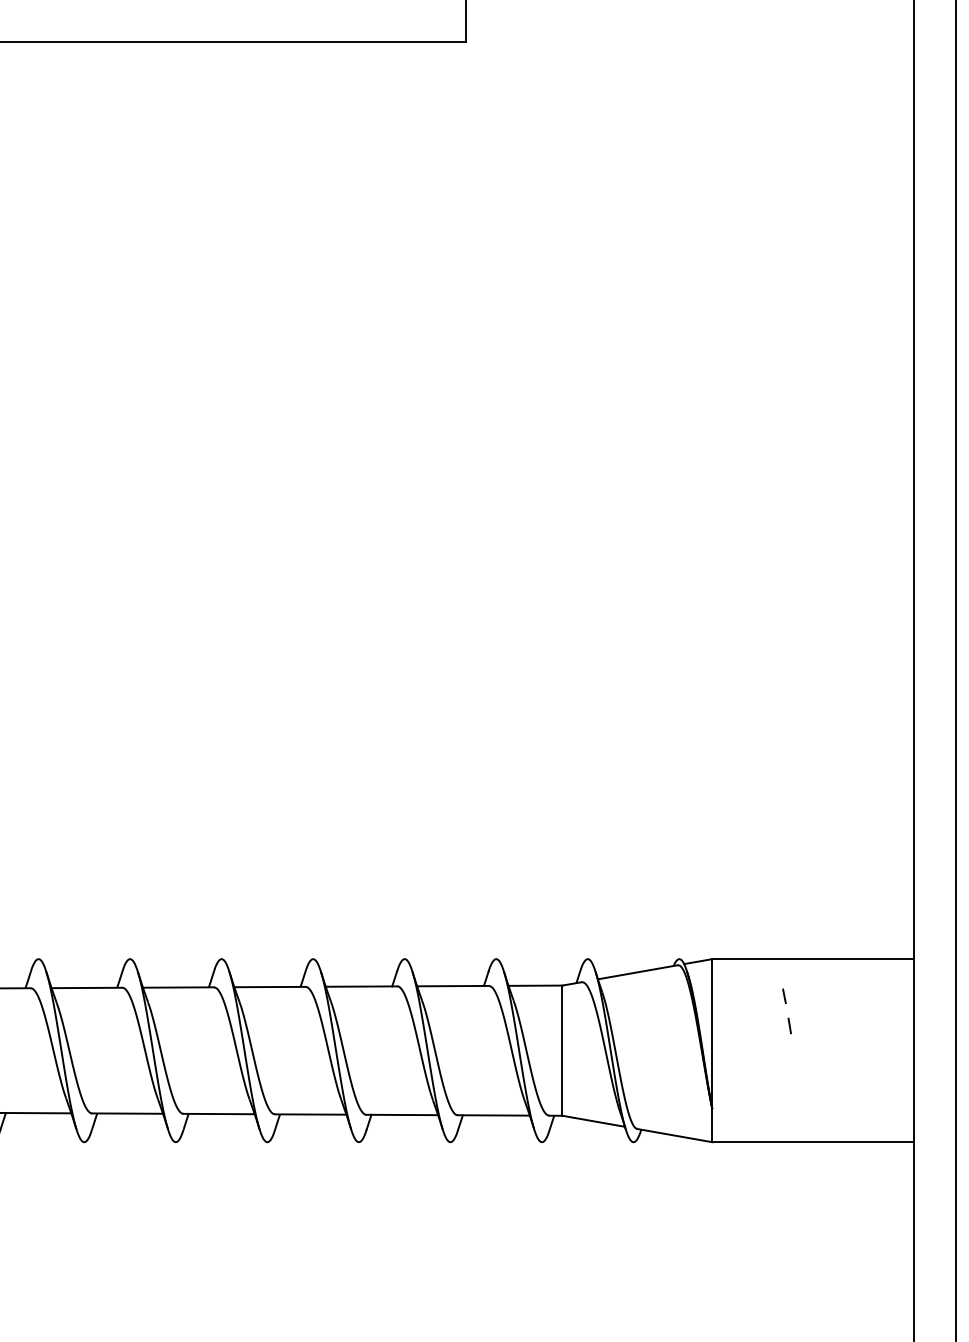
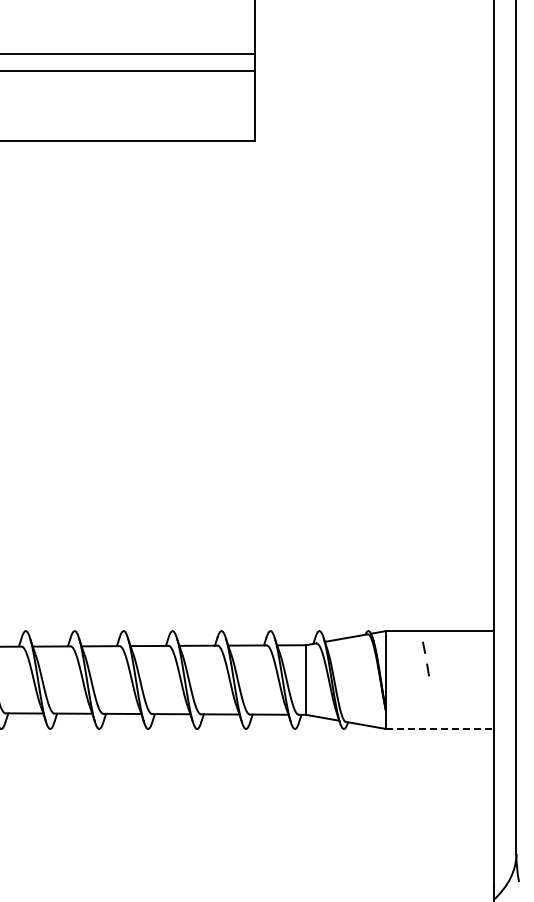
part: (786, 1010) -> (425, 658), size x1.4
line: (812, 1141) -> (439, 728), solid -> dashed

